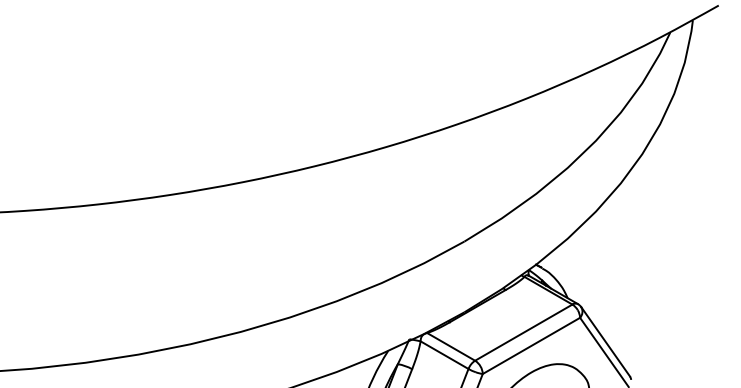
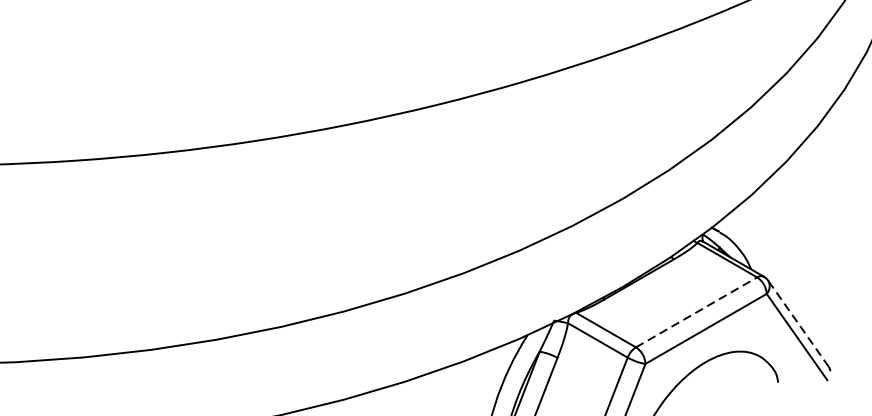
line: (524, 332) -> (697, 312), solid -> dashed
line: (605, 341) -> (798, 323), solid -> dashed

